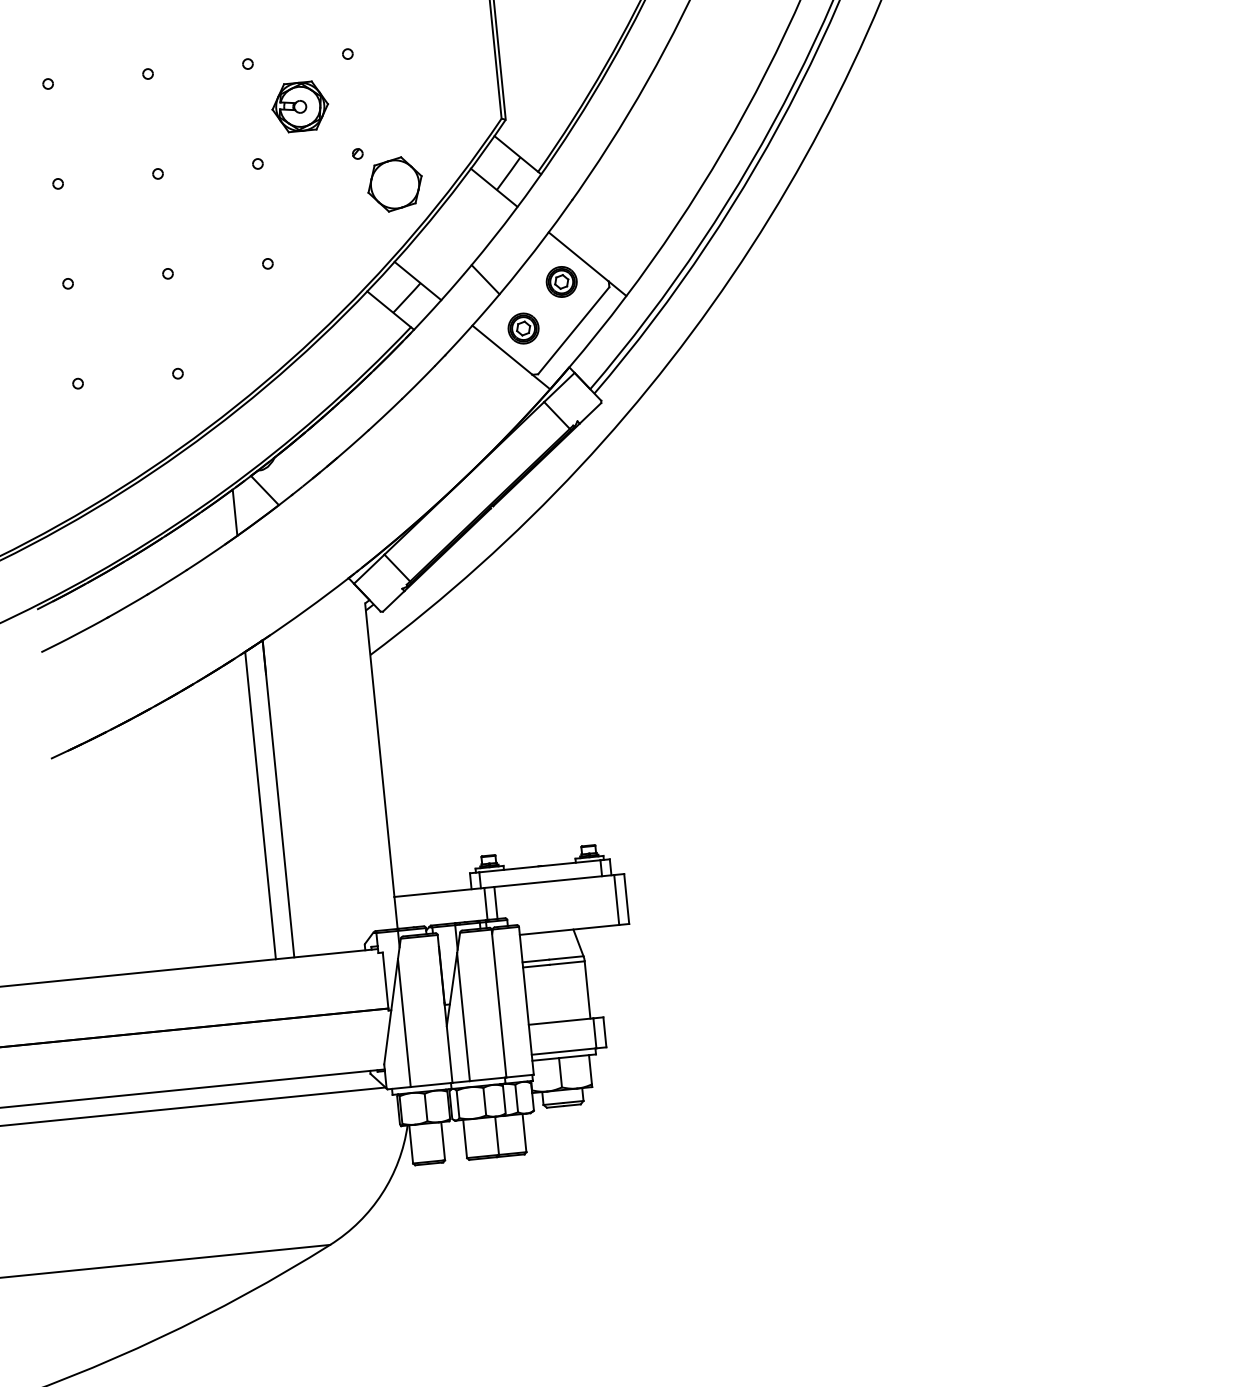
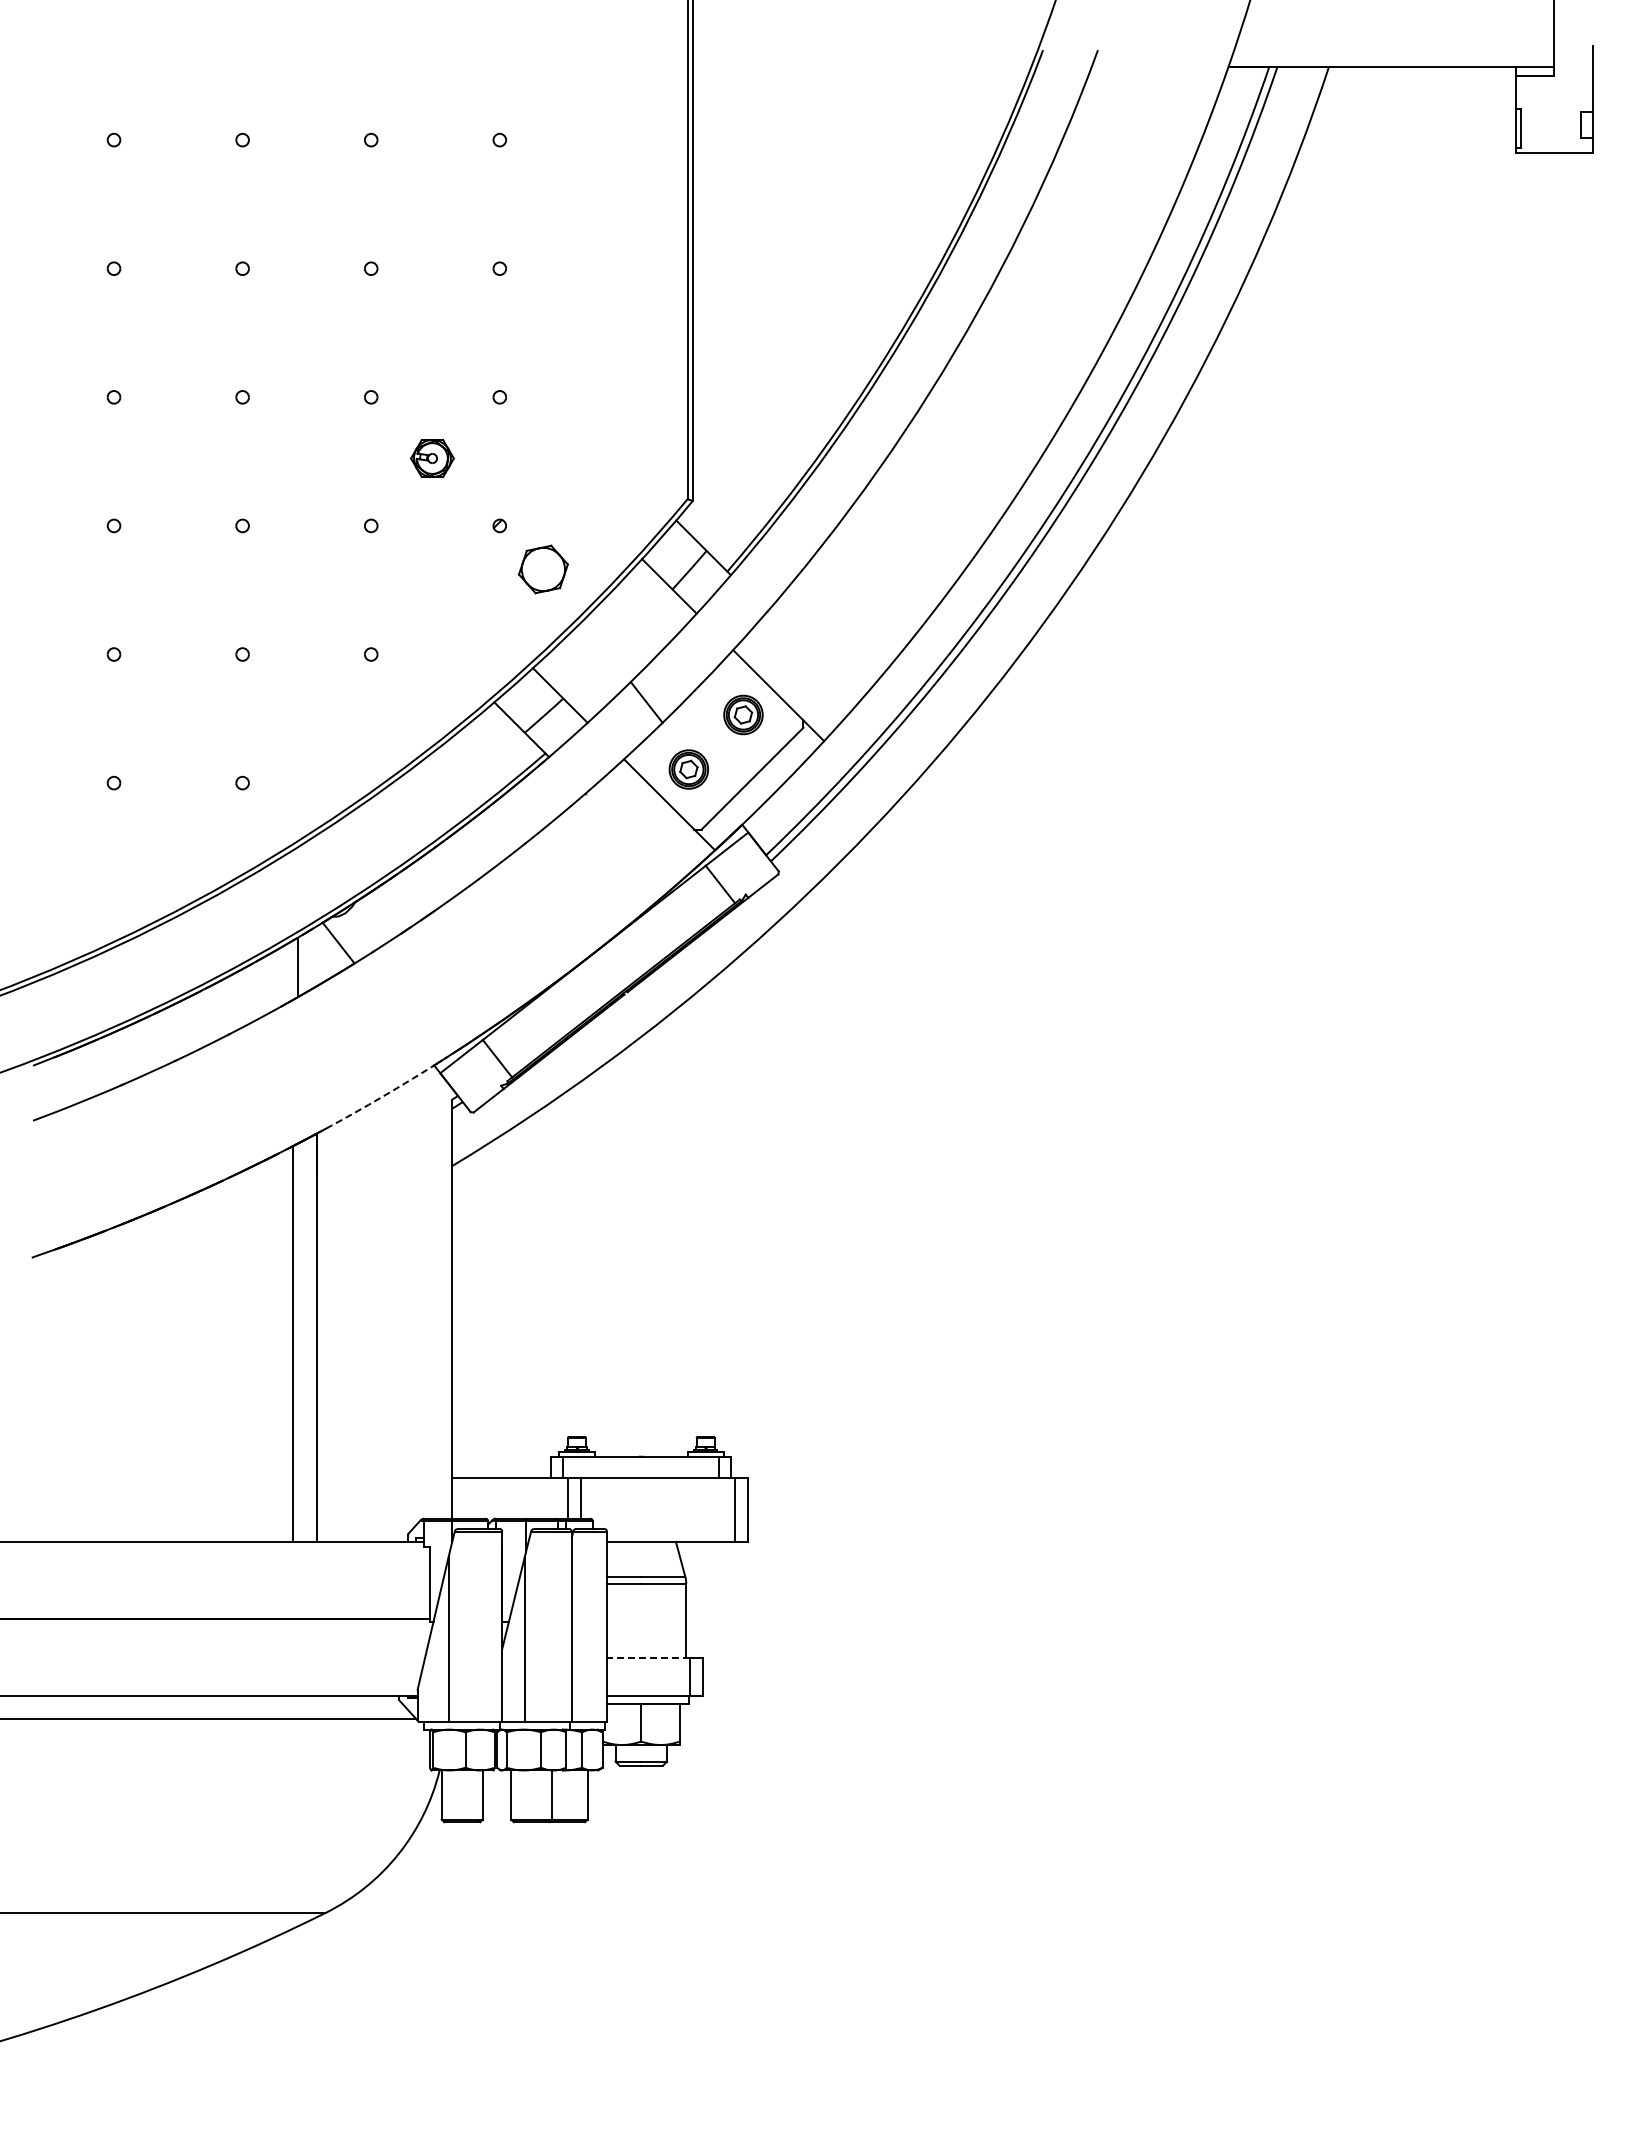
part: (300, 106) -> (432, 458), size x0.6
part: (395, 184) -> (543, 569), size x0.7
arc: (306, 609) -> (376, 1100), solid -> dashed
line: (561, 1021) -> (648, 1657), solid -> dashed

